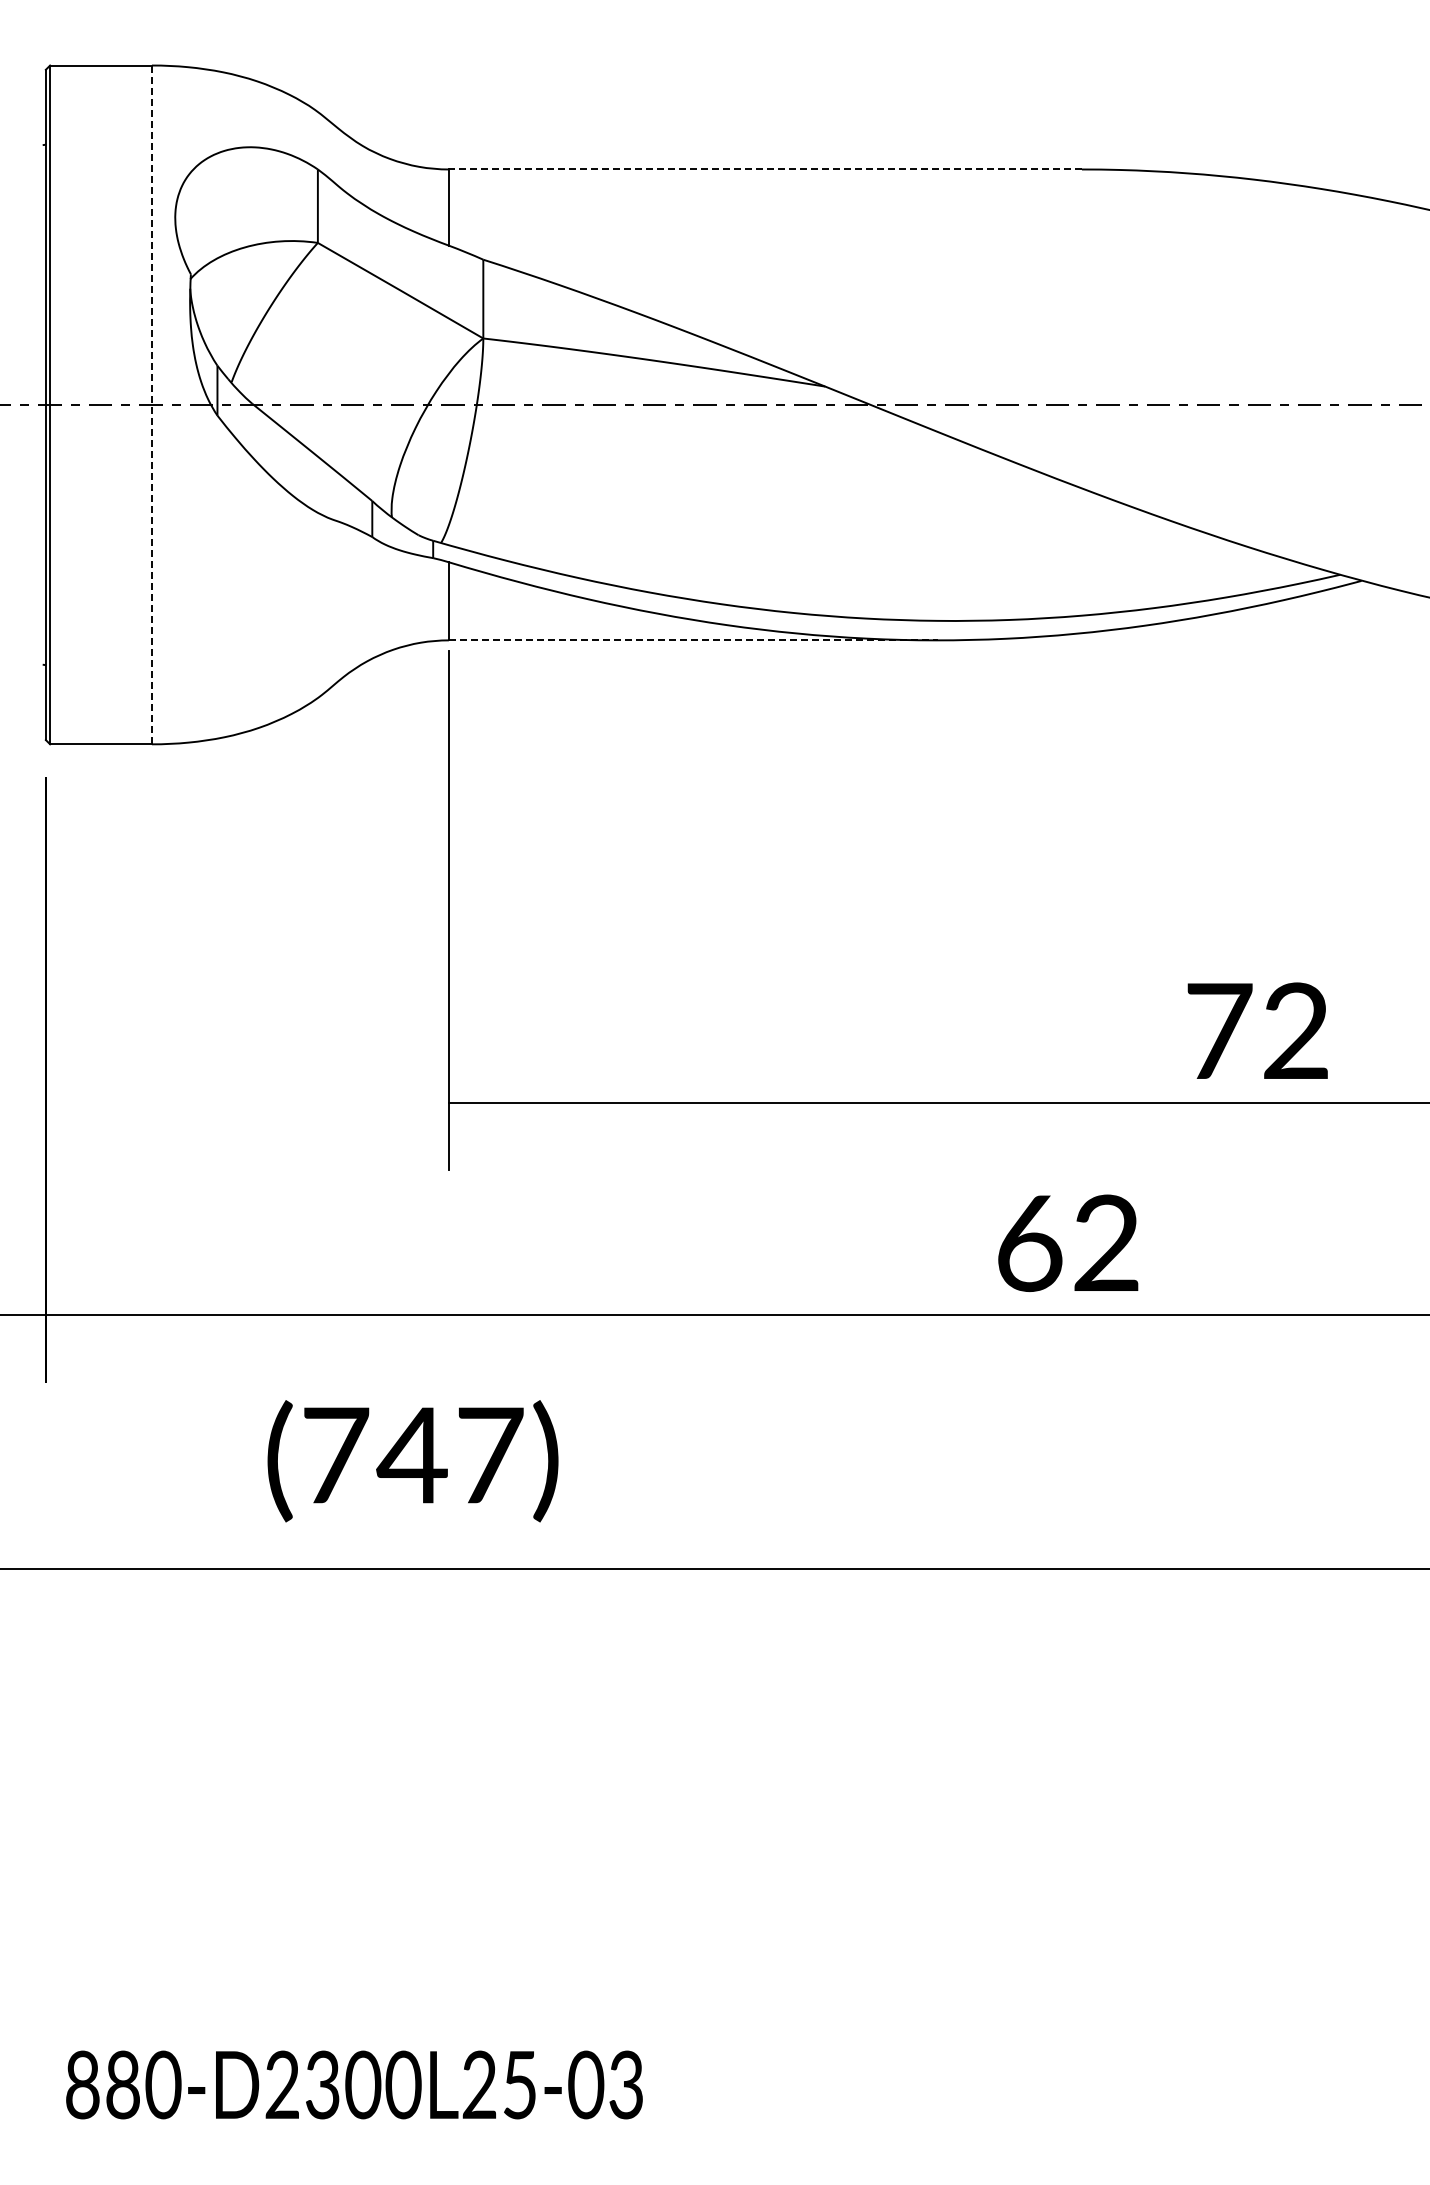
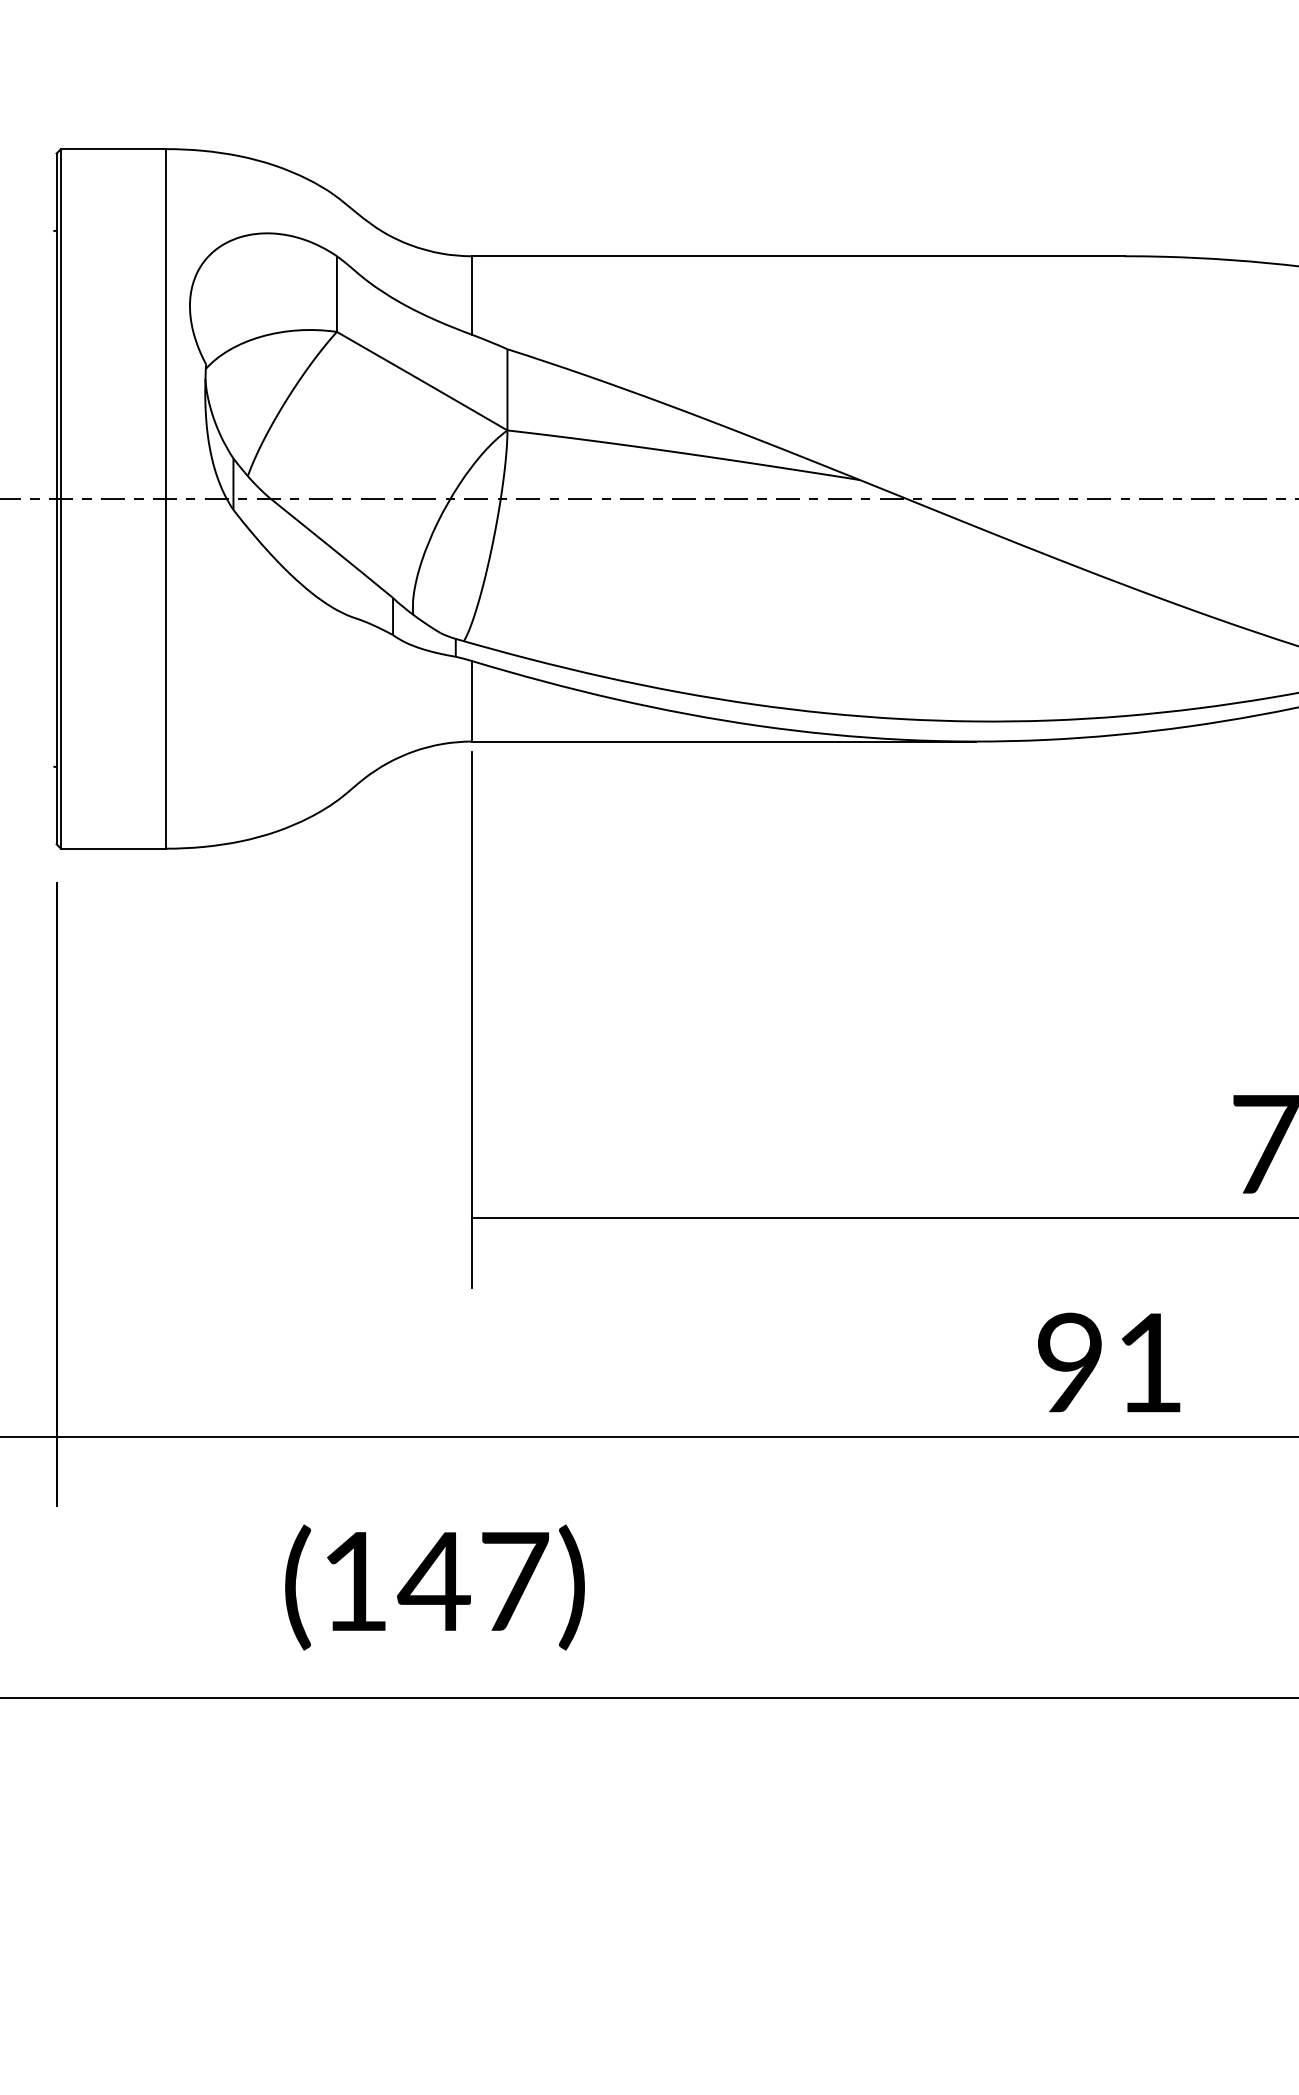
line: (765, 169) -> (798, 256), dashed -> solid
line: (151, 405) -> (165, 499), dashed -> solid
line: (693, 640) -> (724, 741), dashed -> solid
text: (1068, 1243) -> (1110, 1363), 62 -> 91
text: (336, 1455) -> (356, 1581), (747) -> (147)

